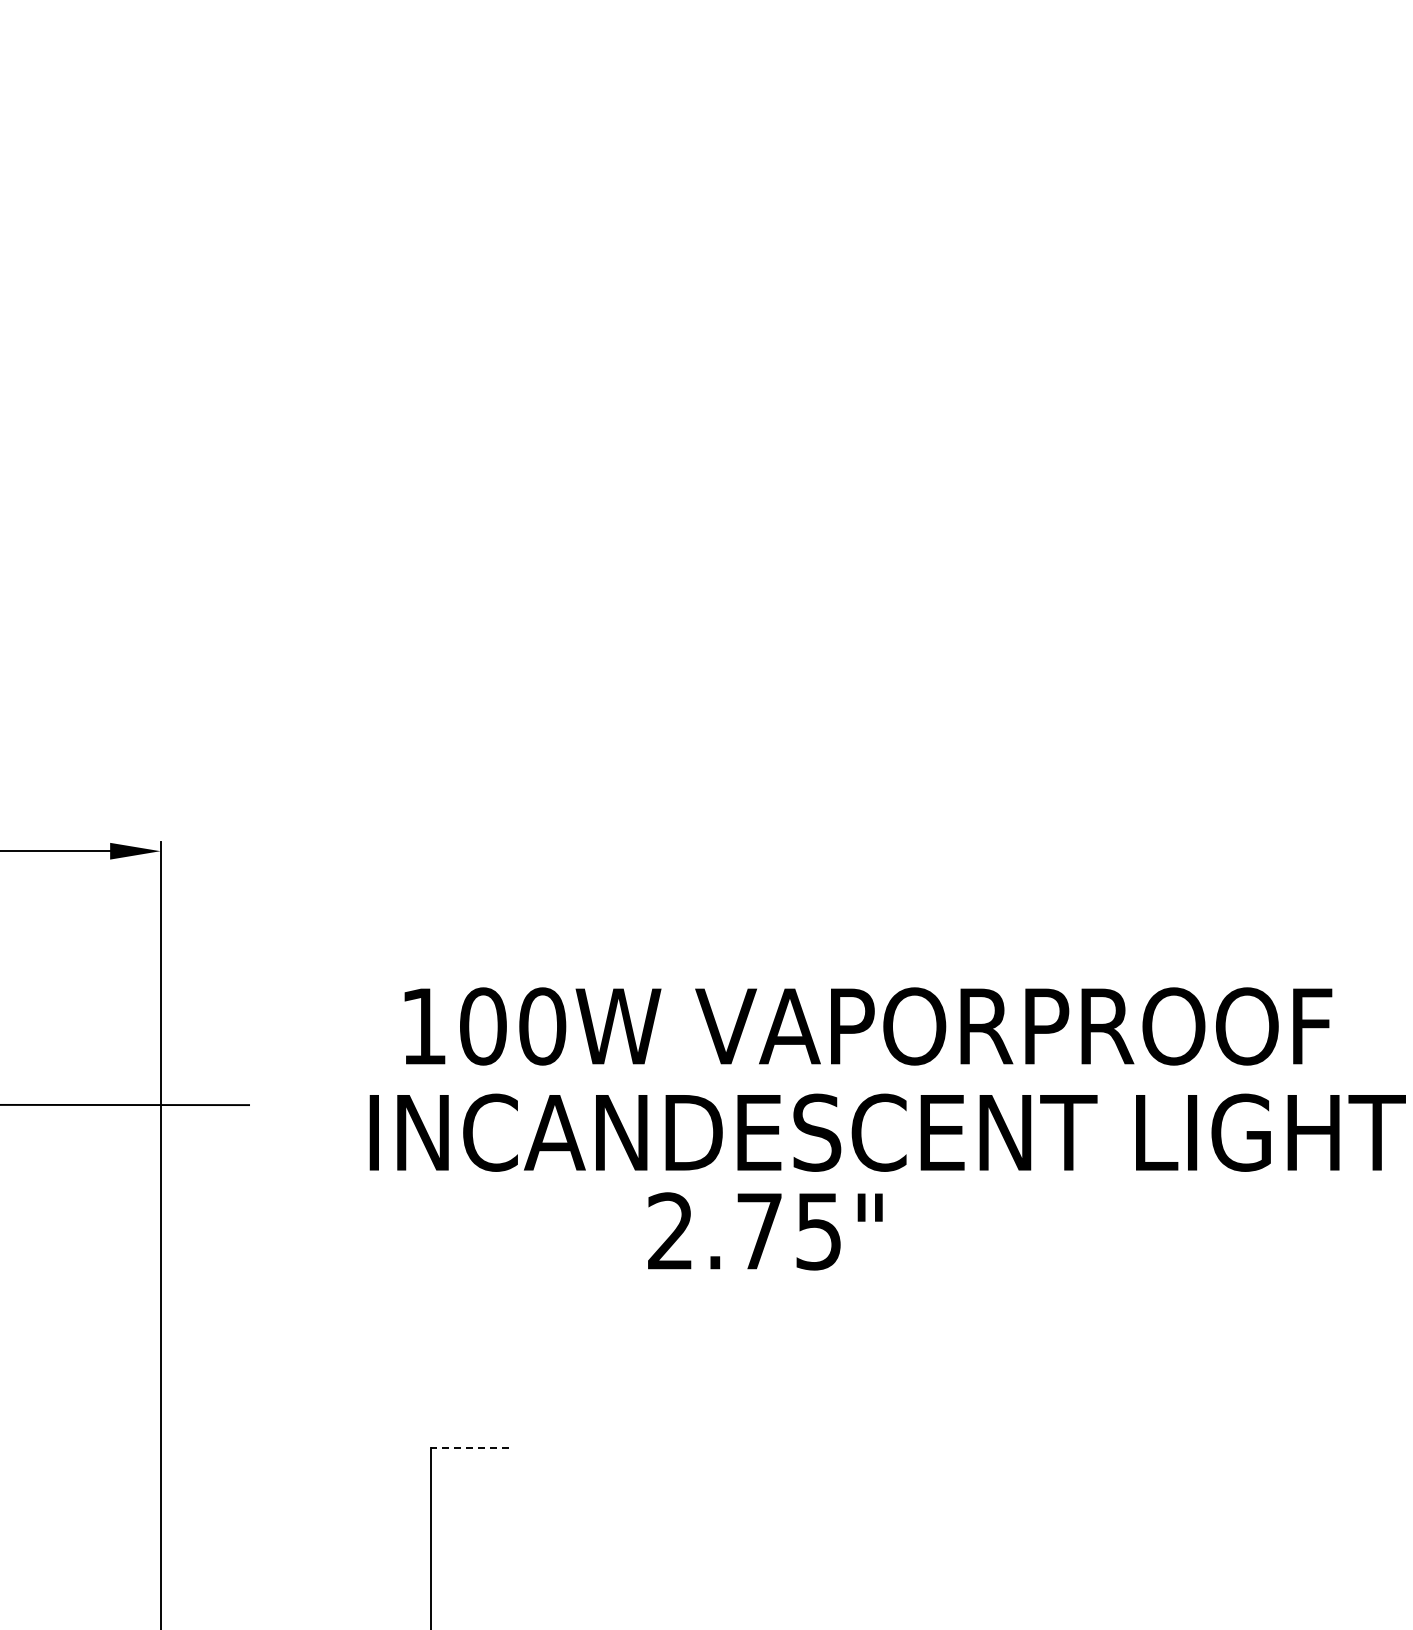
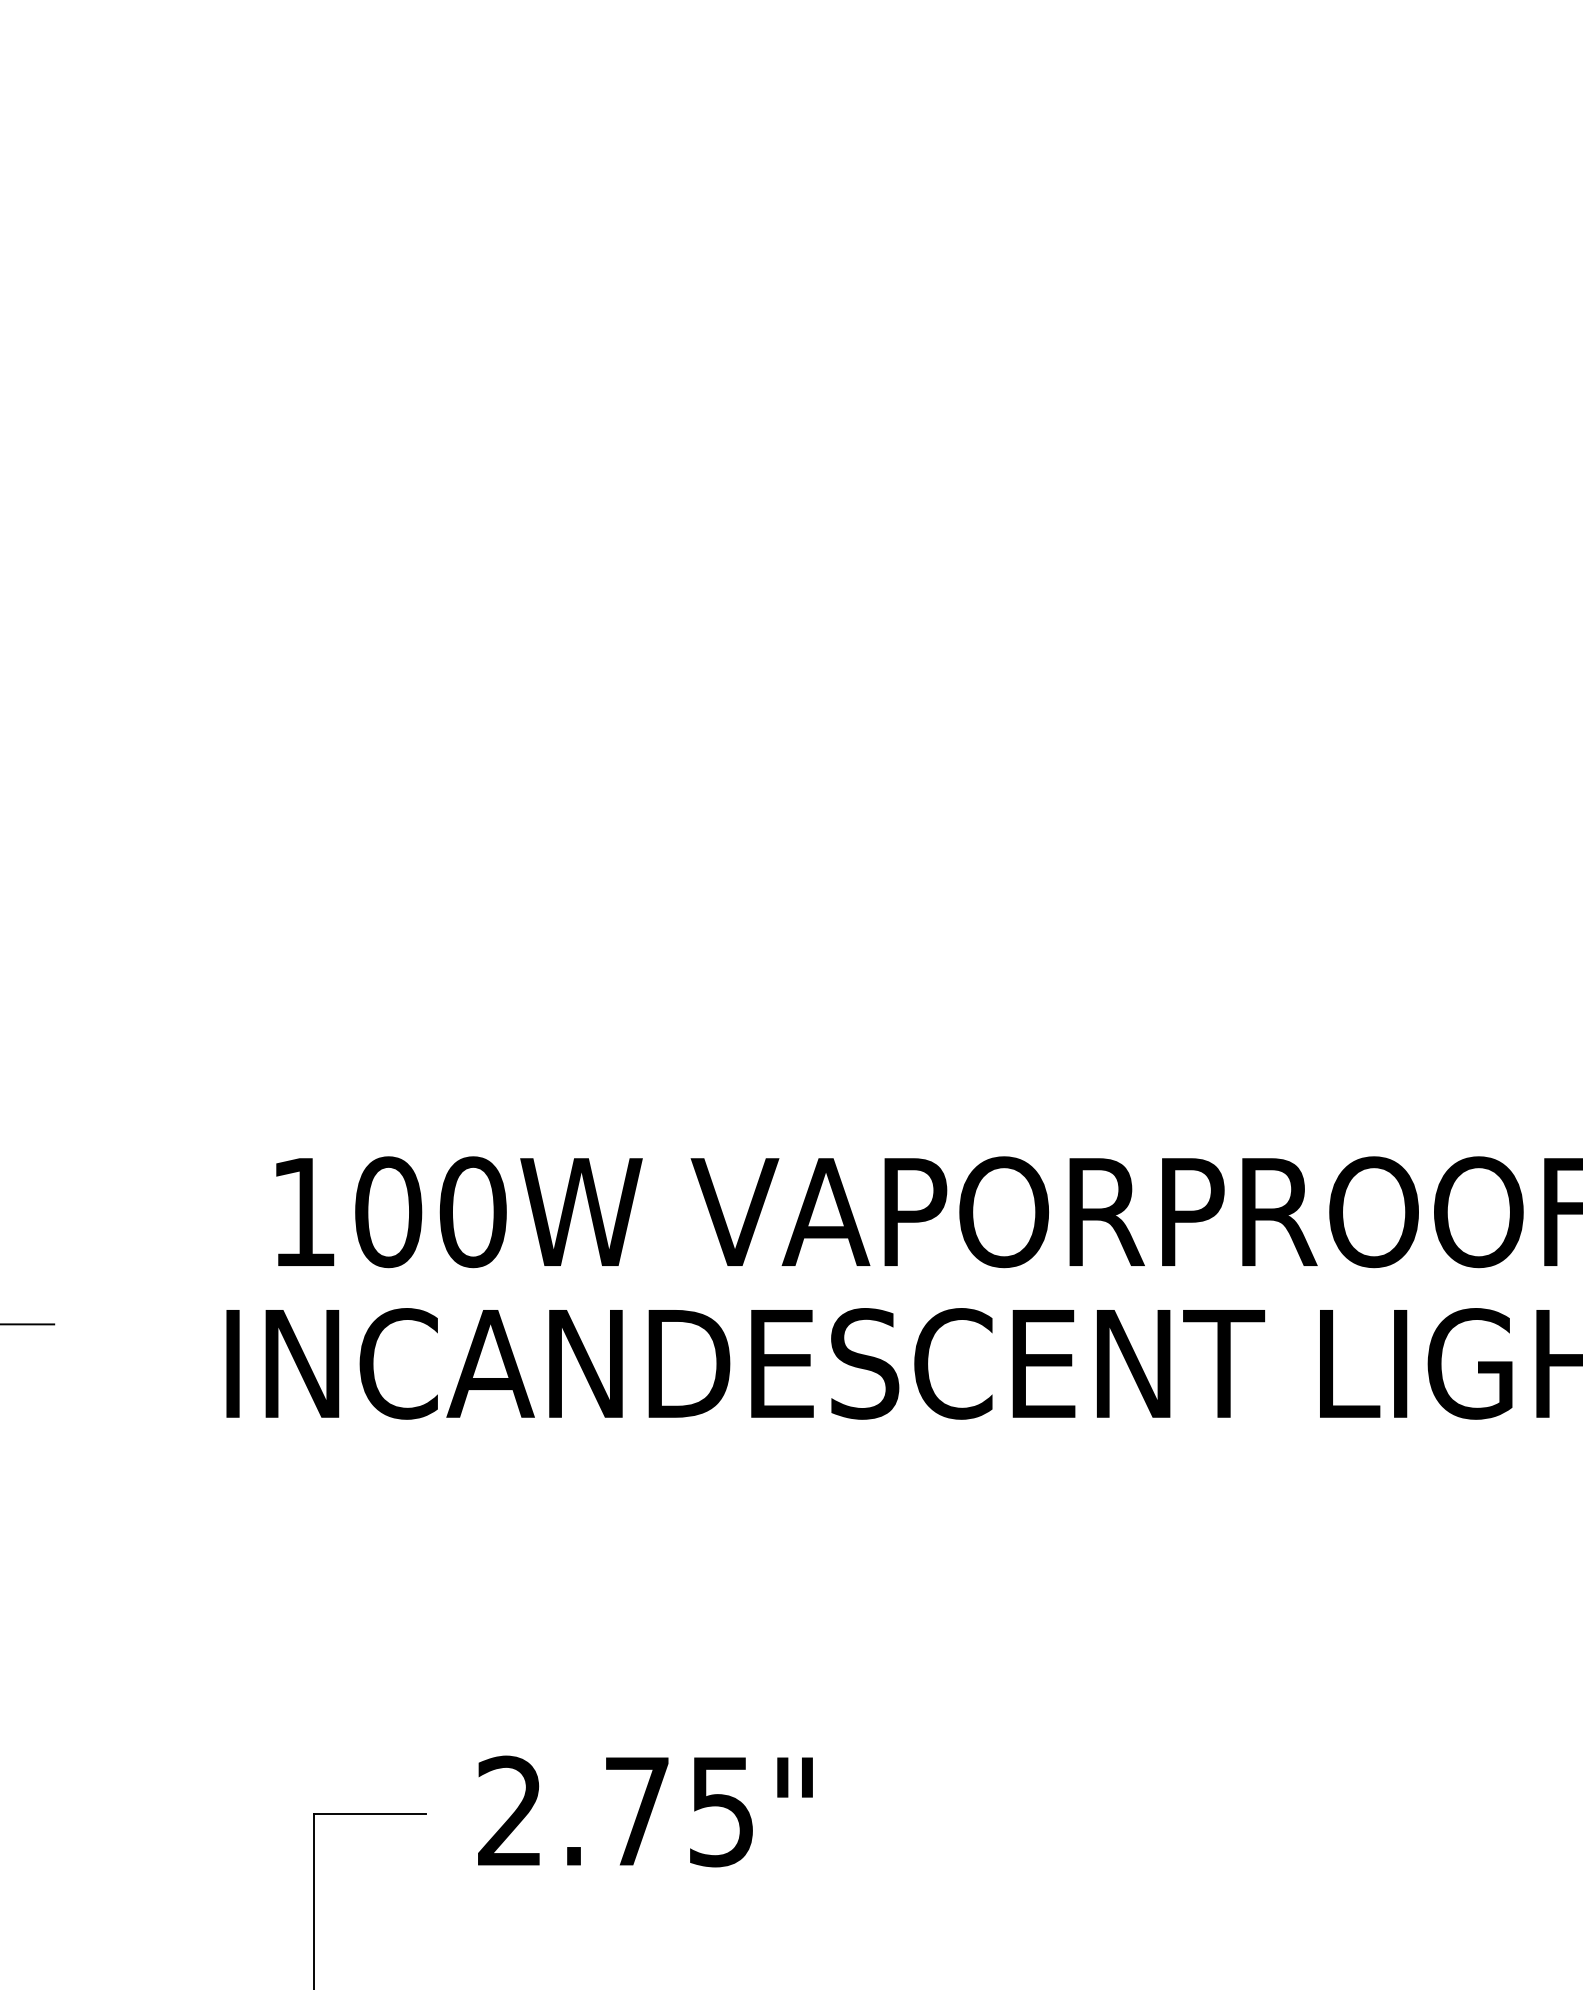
text: (765, 1231) -> (645, 1811), moved
line: (469, 1448) -> (368, 1814), dashed -> solid

